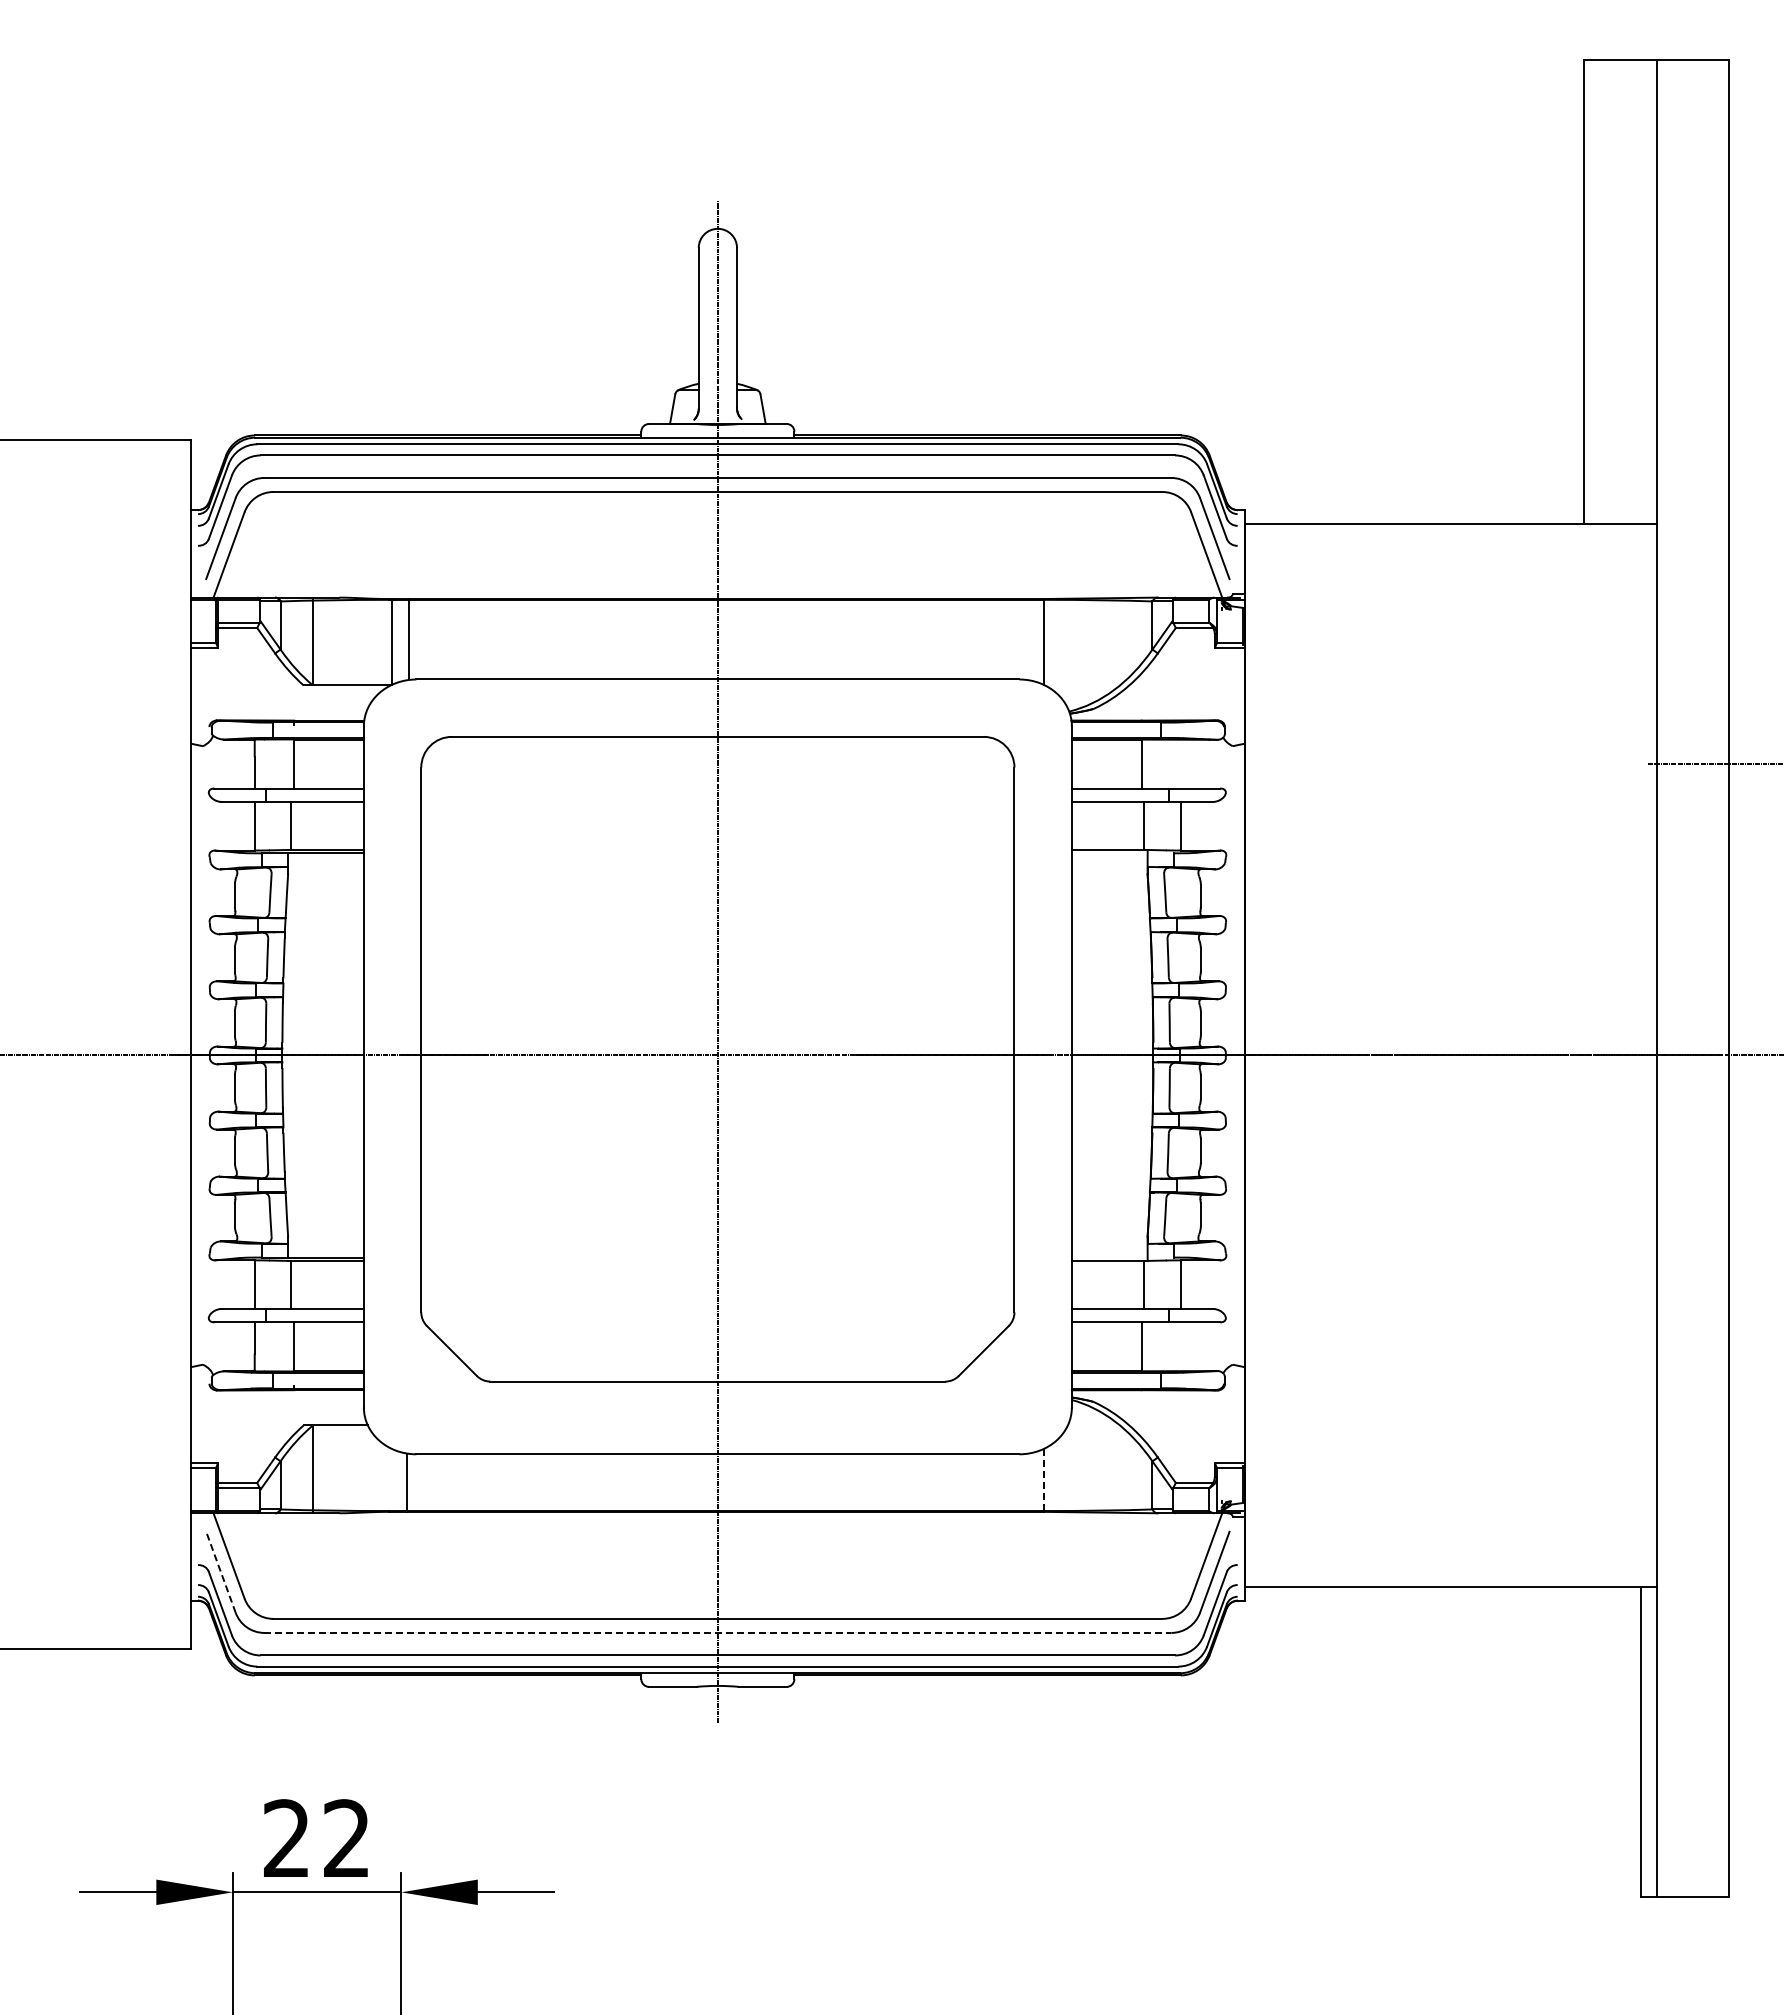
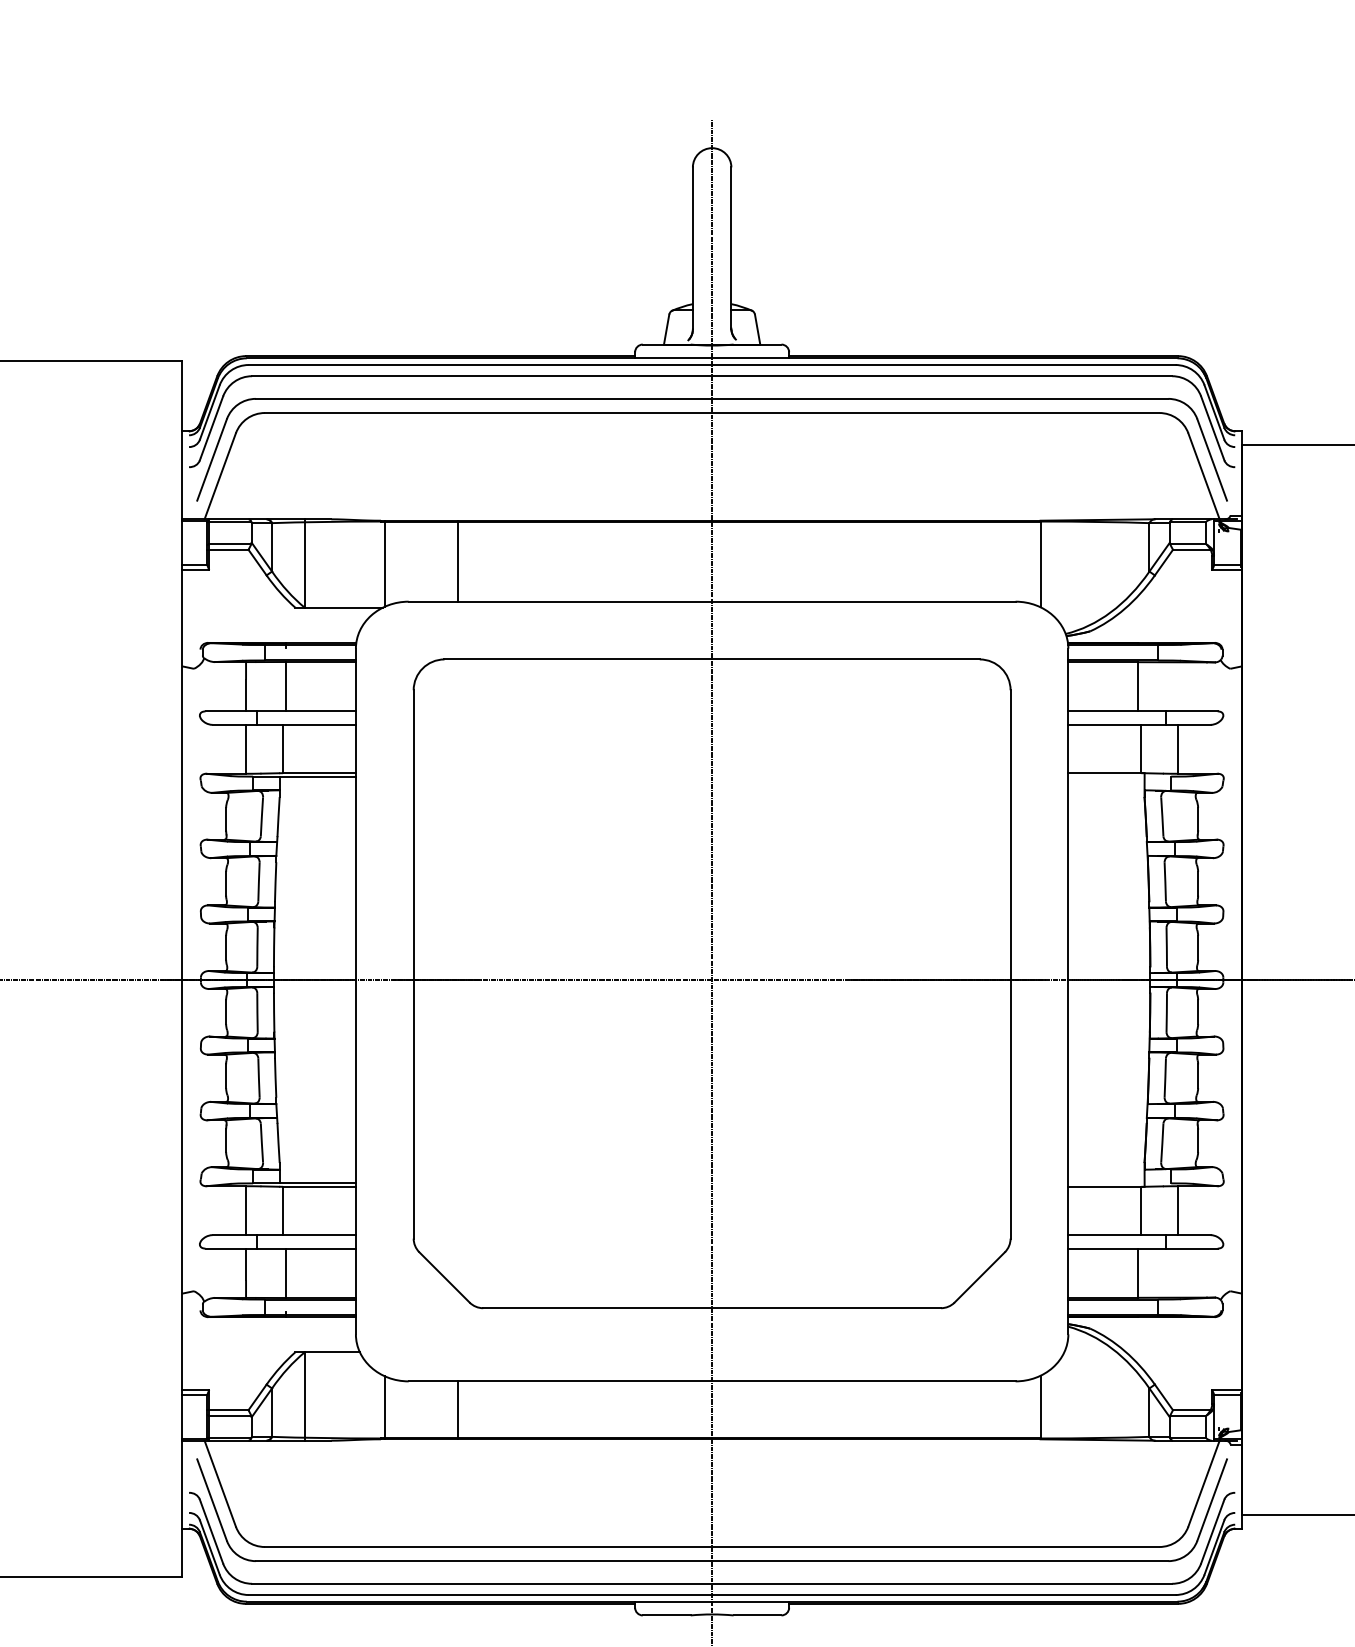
line: (409, 639) -> (458, 561), moved
line: (392, 1480) -> (384, 1407), added
line: (1044, 1480) -> (1040, 1407), dashed -> solid
line: (407, 1482) -> (458, 1409), moved
line: (220, 1571) -> (211, 1499), dashed -> solid
line: (718, 1632) -> (712, 1560), dashed -> solid

